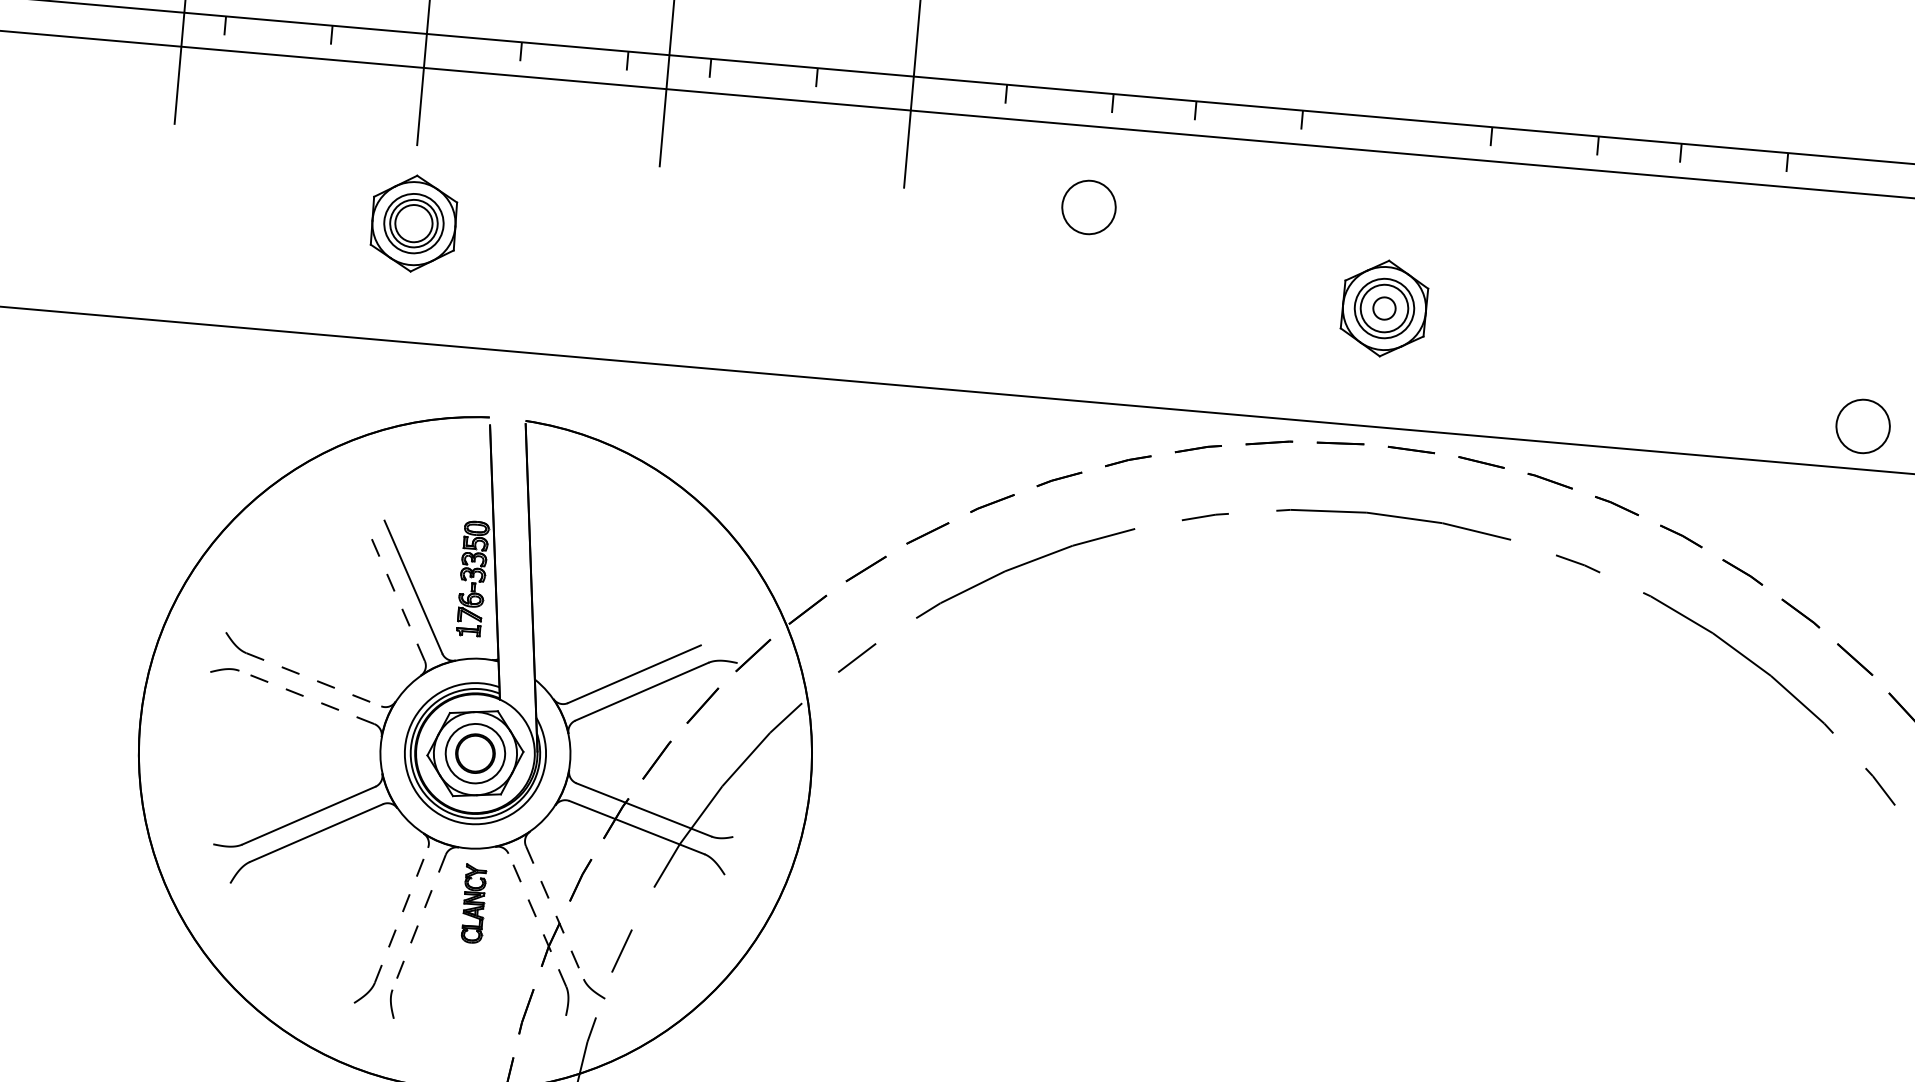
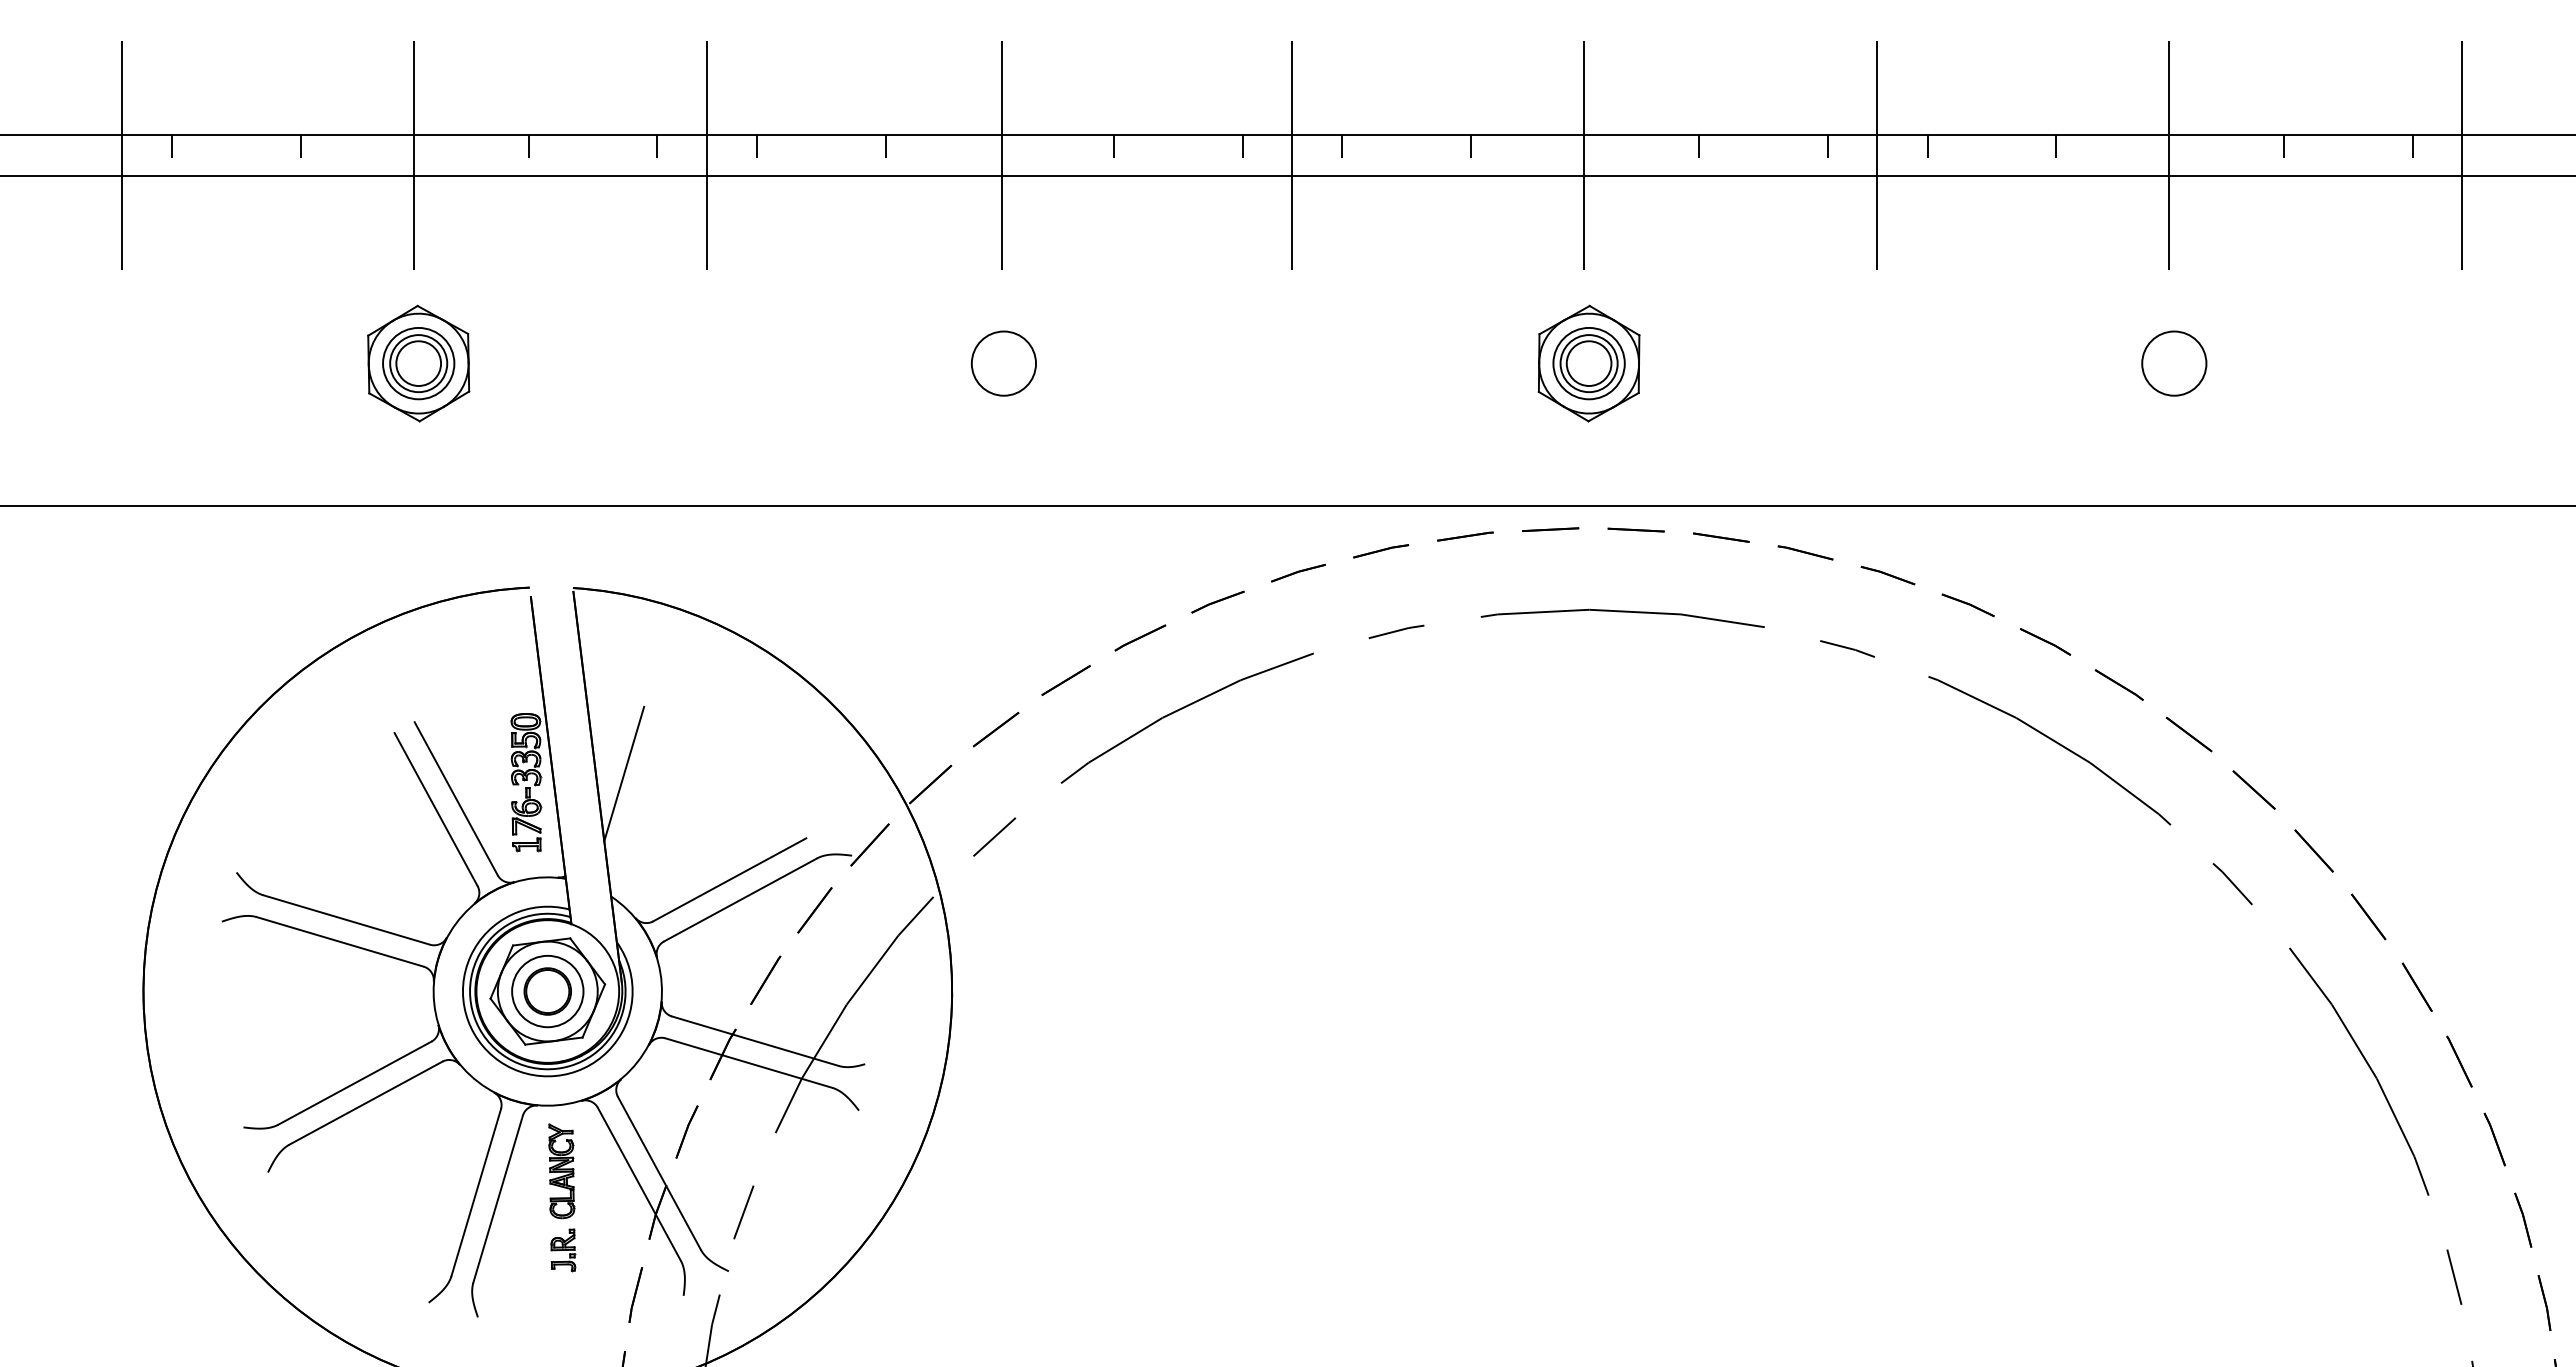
line: (1152, 114) -> (1291, 155), added
line: (1395, 135) -> (1584, 155), added
line: (1637, 156) -> (1876, 155), added
line: (1880, 178) -> (2169, 155), added
circle: (1088, 207) -> (1003, 363), moved
circle: (1383, 308) -> (1588, 363), size x1.67
circle: (1863, 426) -> (2174, 363), moved
line: (554, 578) -> (624, 773), added
line: (395, 594) -> (435, 809), dashed -> solid
line: (314, 680) -> (347, 920), dashed -> solid
line: (306, 697) -> (339, 941), dashed -> solid
line: (554, 912) -> (659, 1173), dashed -> solid
line: (401, 915) -> (476, 1192), dashed -> solid
line: (537, 919) -> (639, 1183), dashed -> solid
line: (418, 922) -> (497, 1199), dashed -> solid
part: (469, 969) -> (563, 1250), added

